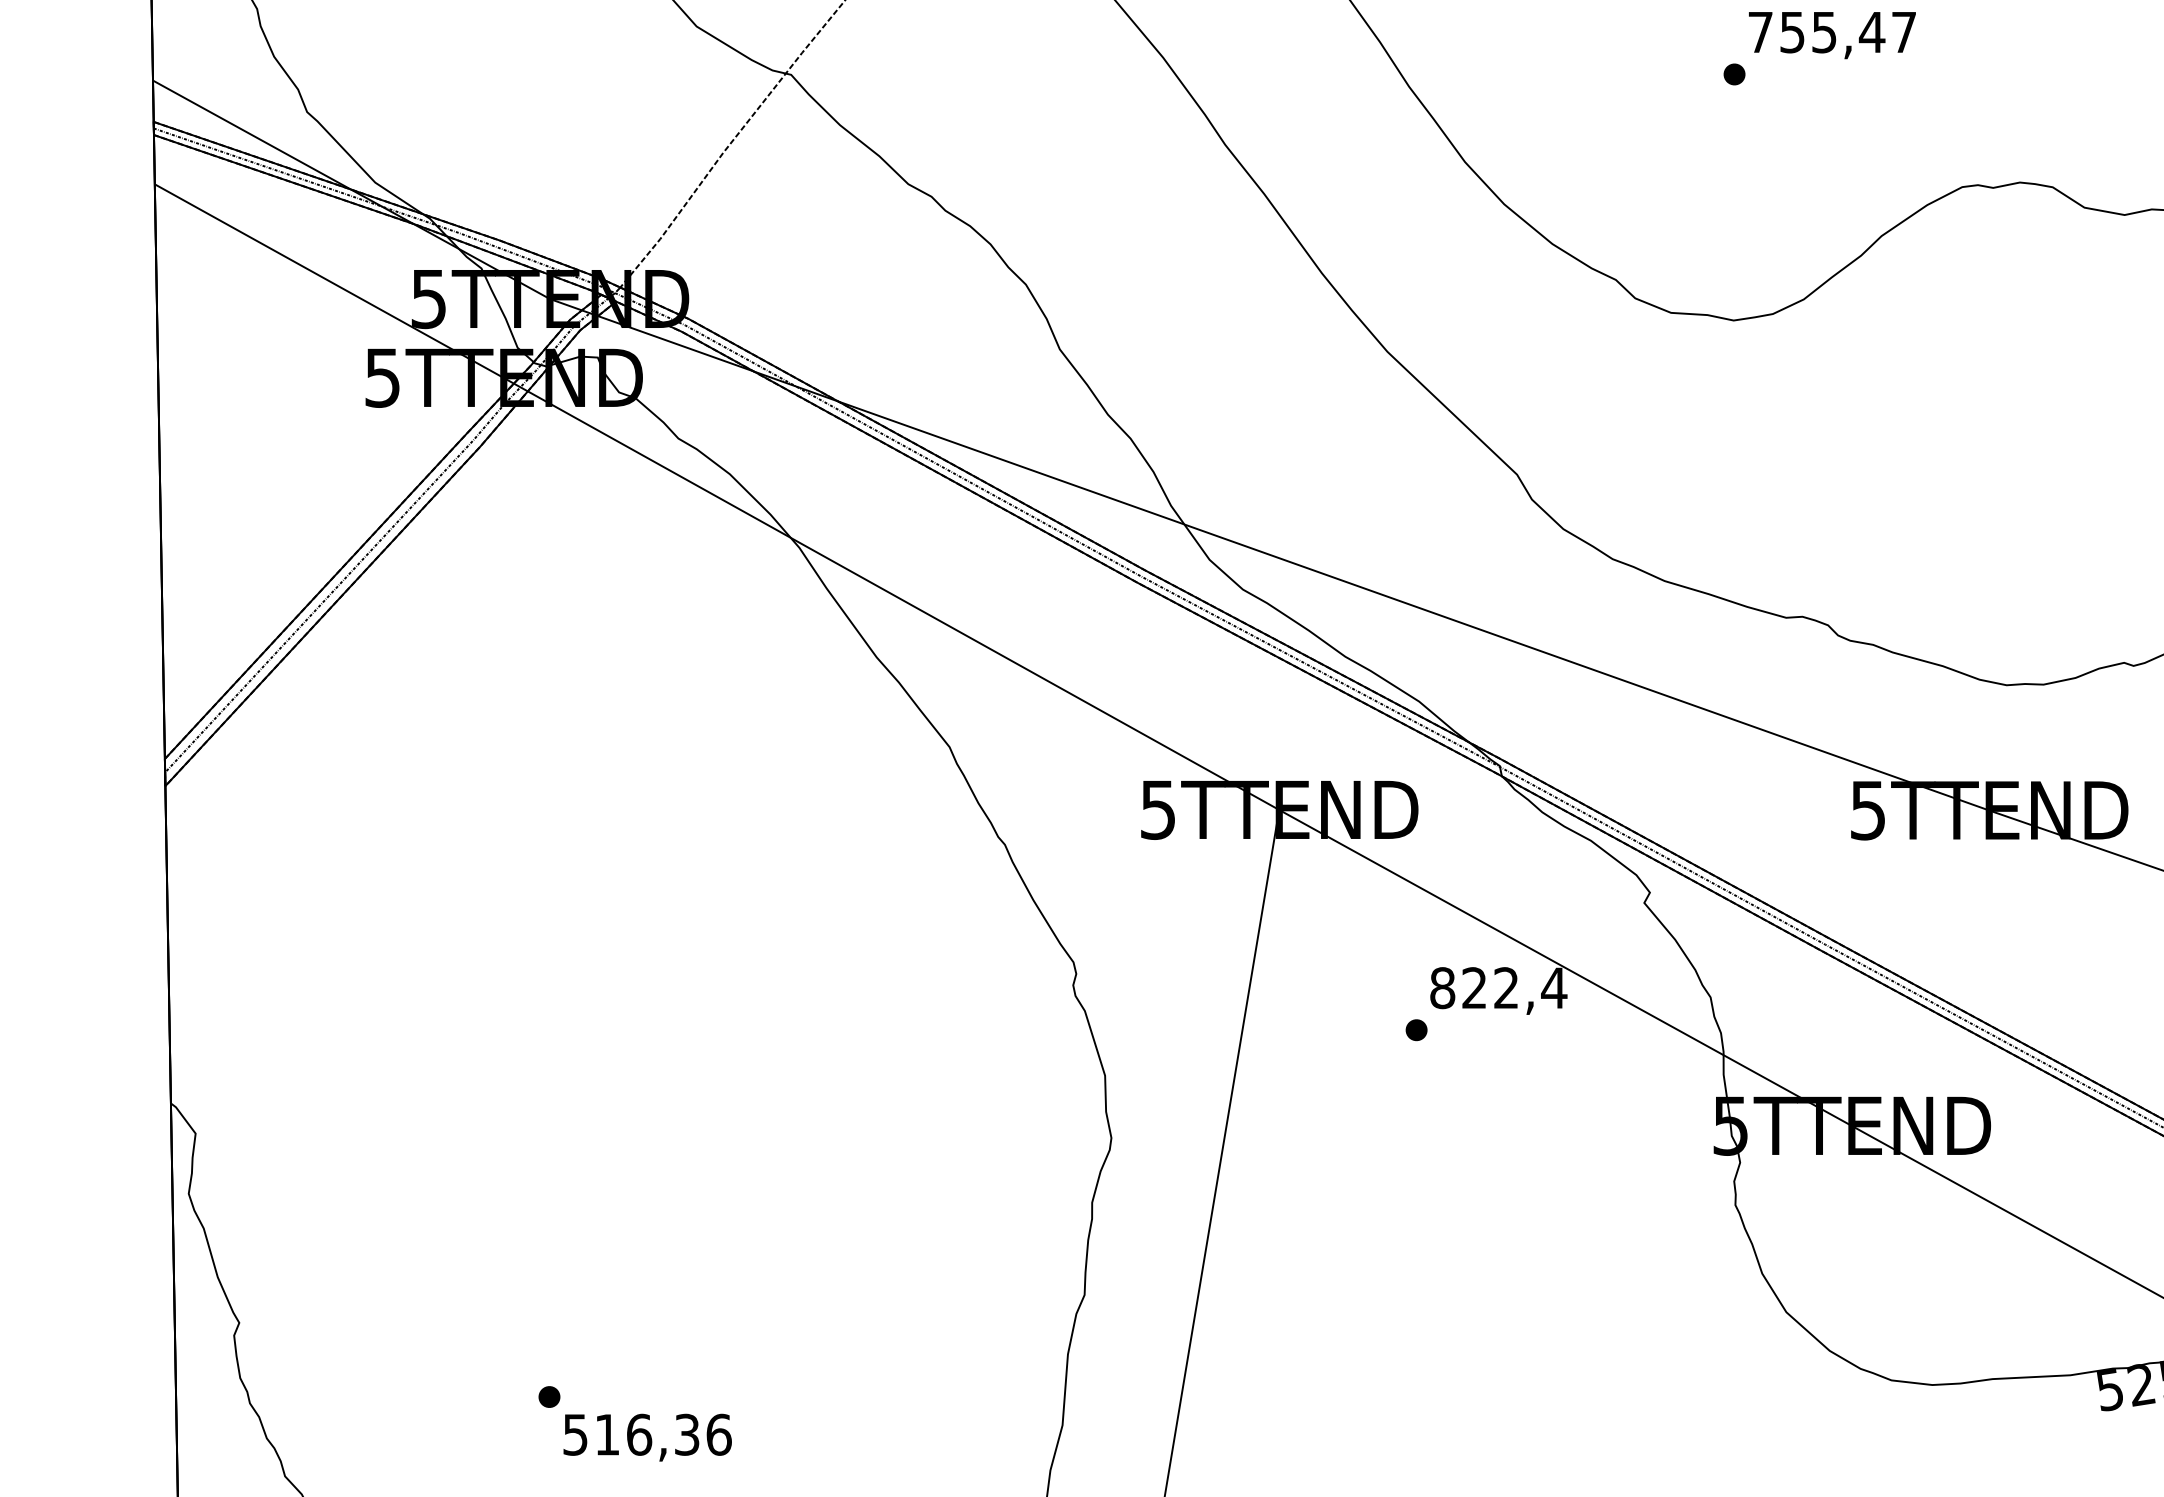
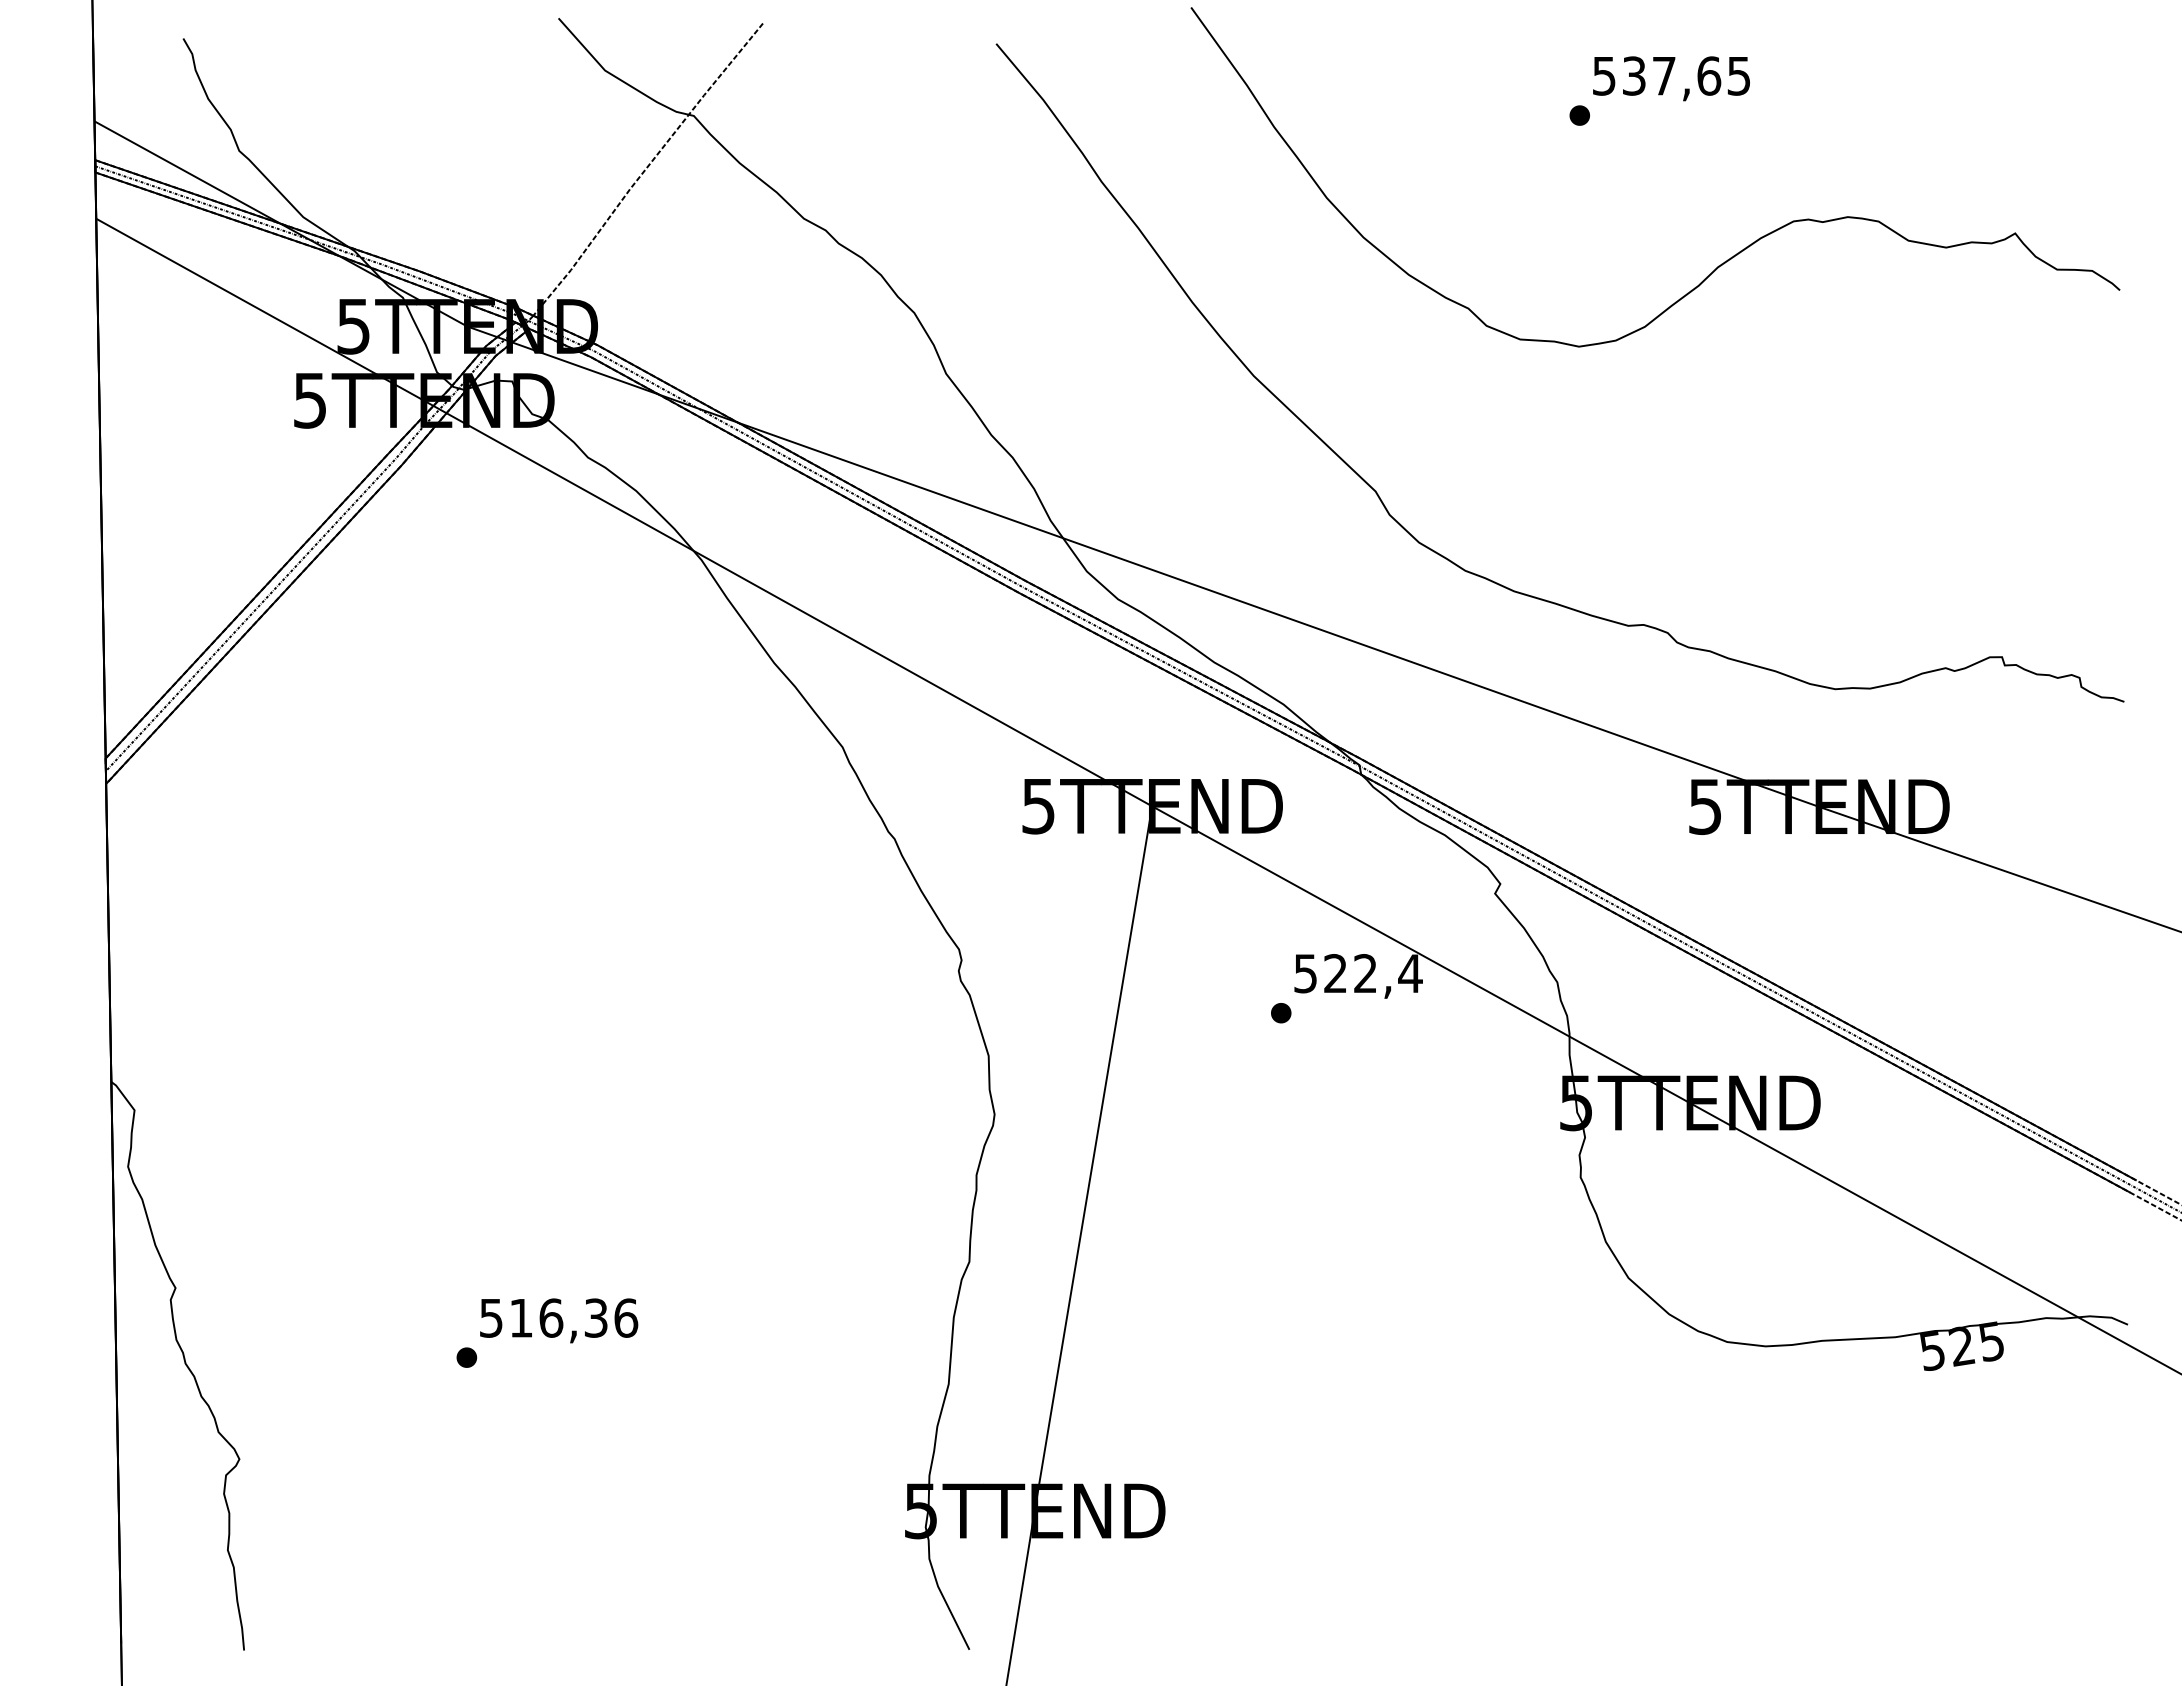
text: (1832, 31) -> (1671, 75), 755,47 -> 537,65
text: (1442, 987) -> (1305, 973), 822,4 -> 522,4
text: (648, 1437) -> (559, 1320), moved

